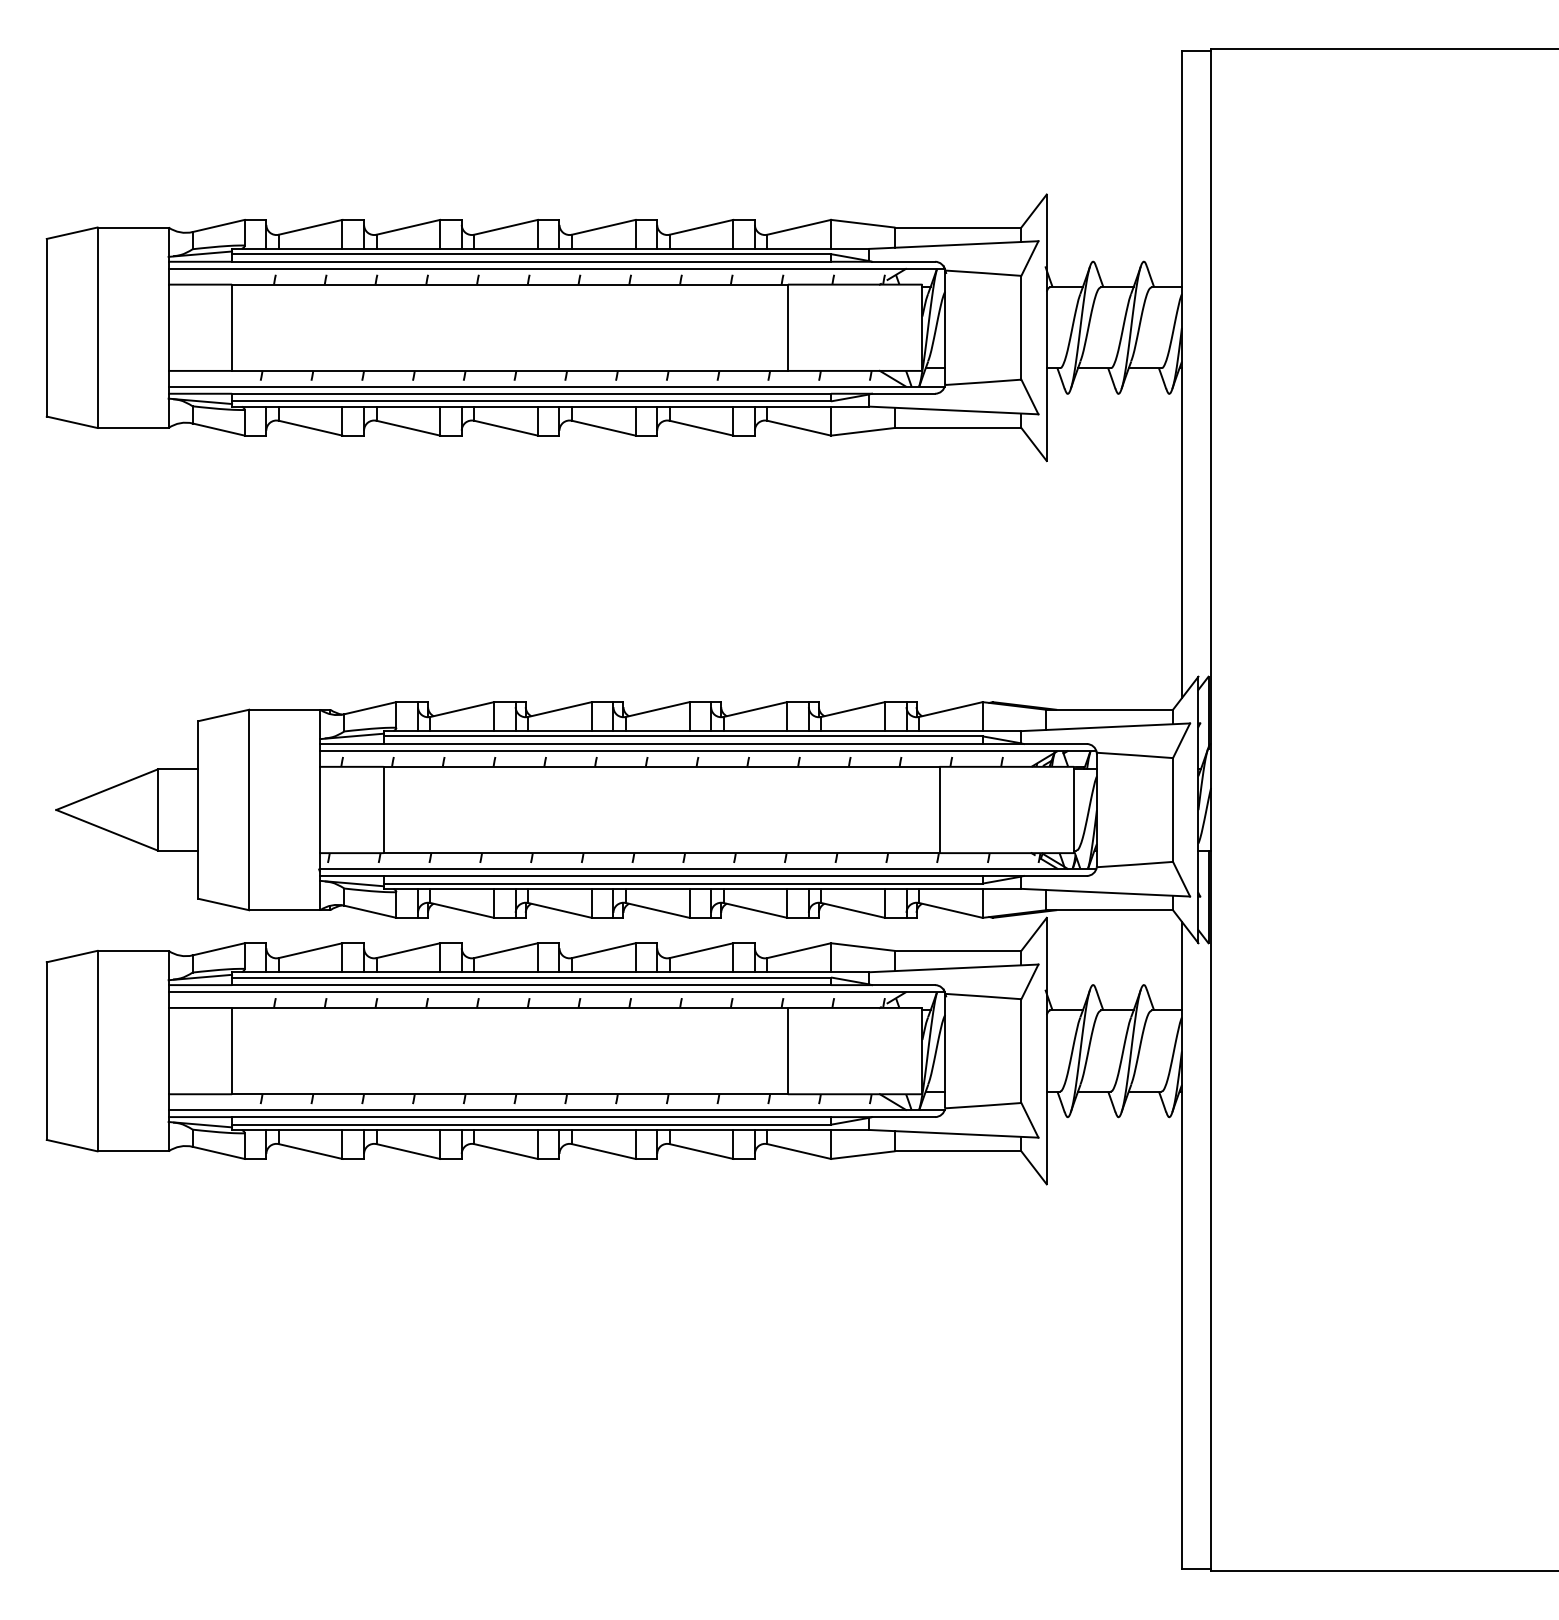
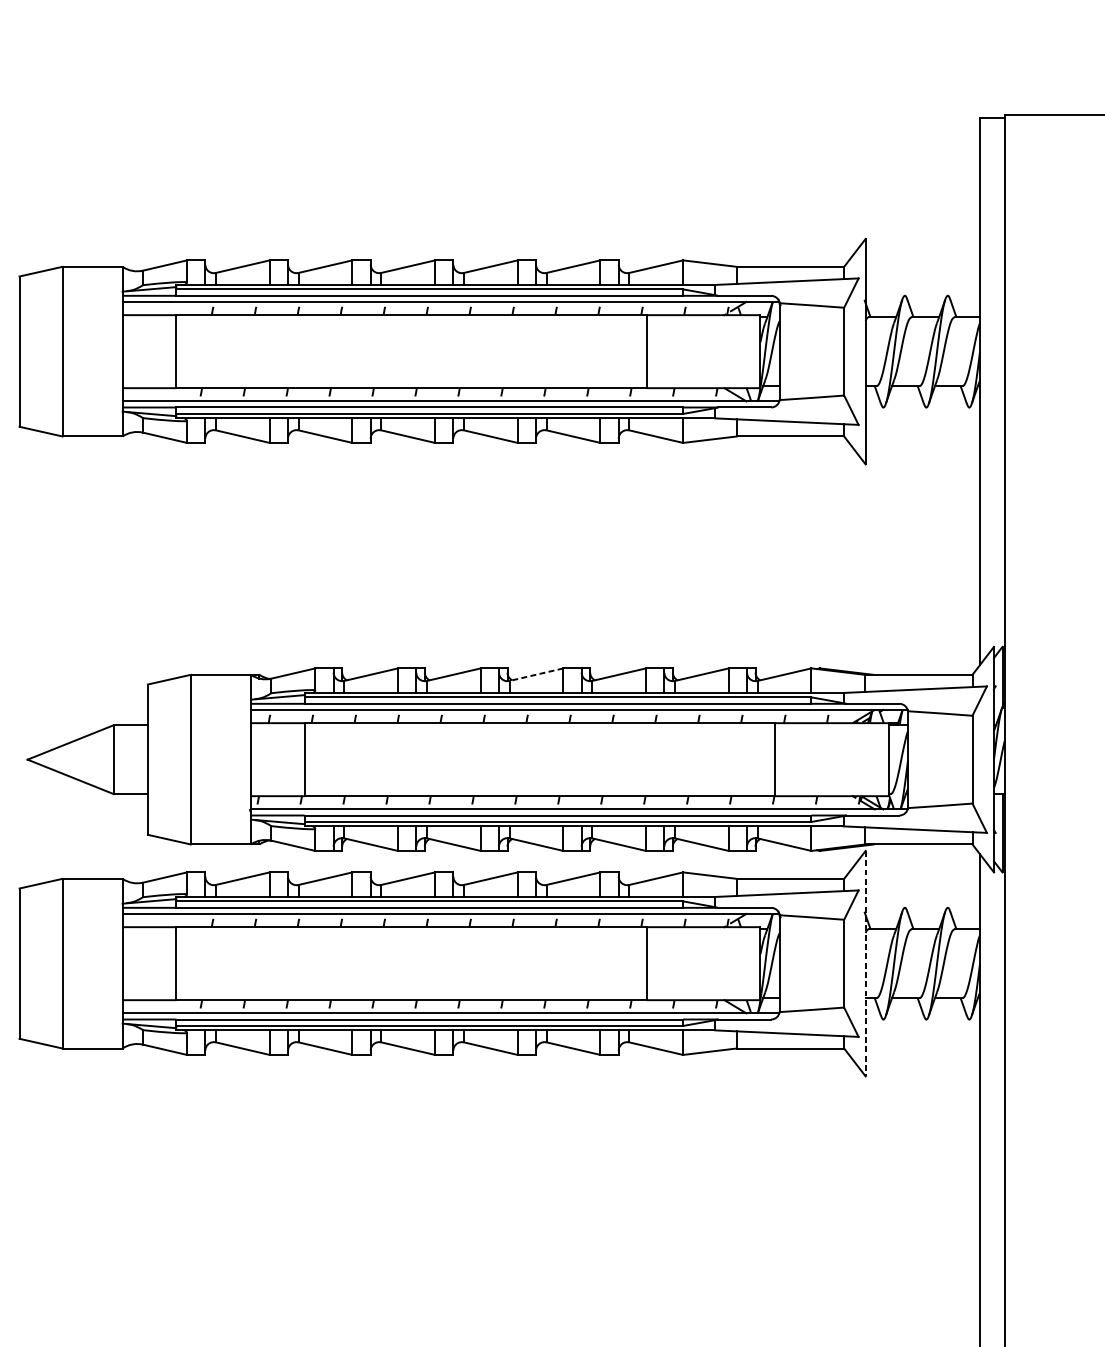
line: (657, 709) -> (536, 674), solid -> dashed
line: (1046, 1051) -> (865, 964), solid -> dashed

